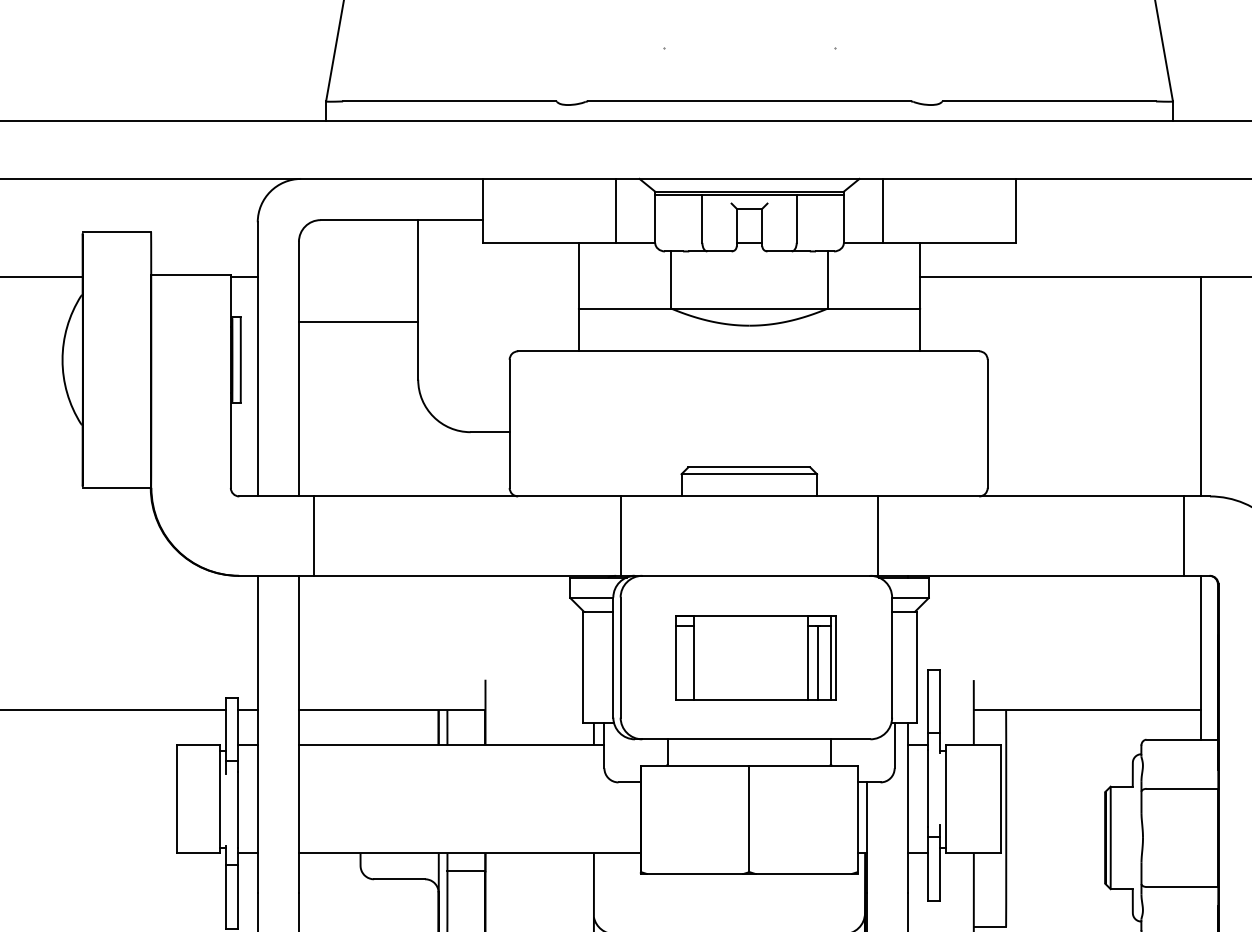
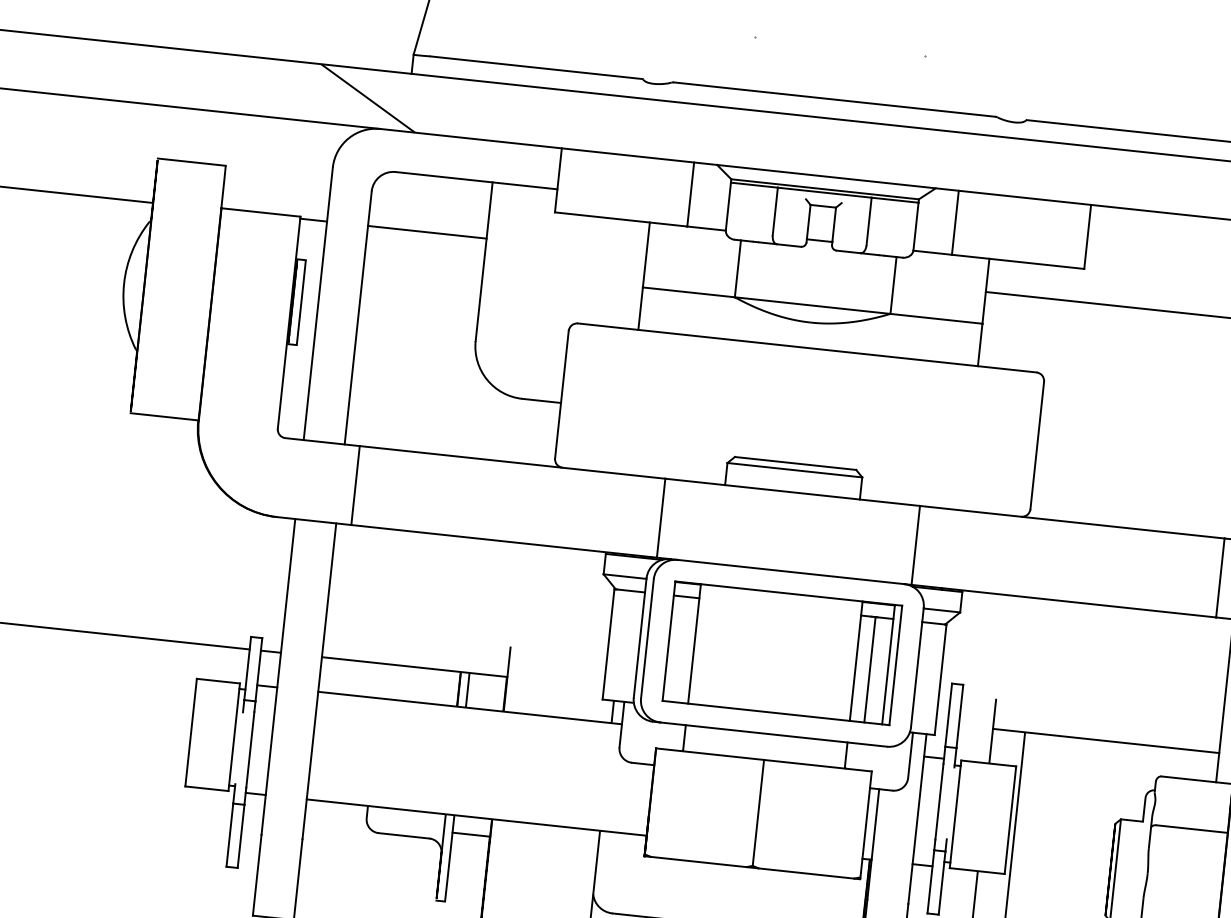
hatch: (285, 149) -> (368, 98), added
line: (358, 321) -> (427, 232), moved
part: (755, 657) -> (781, 653), size x1.43

